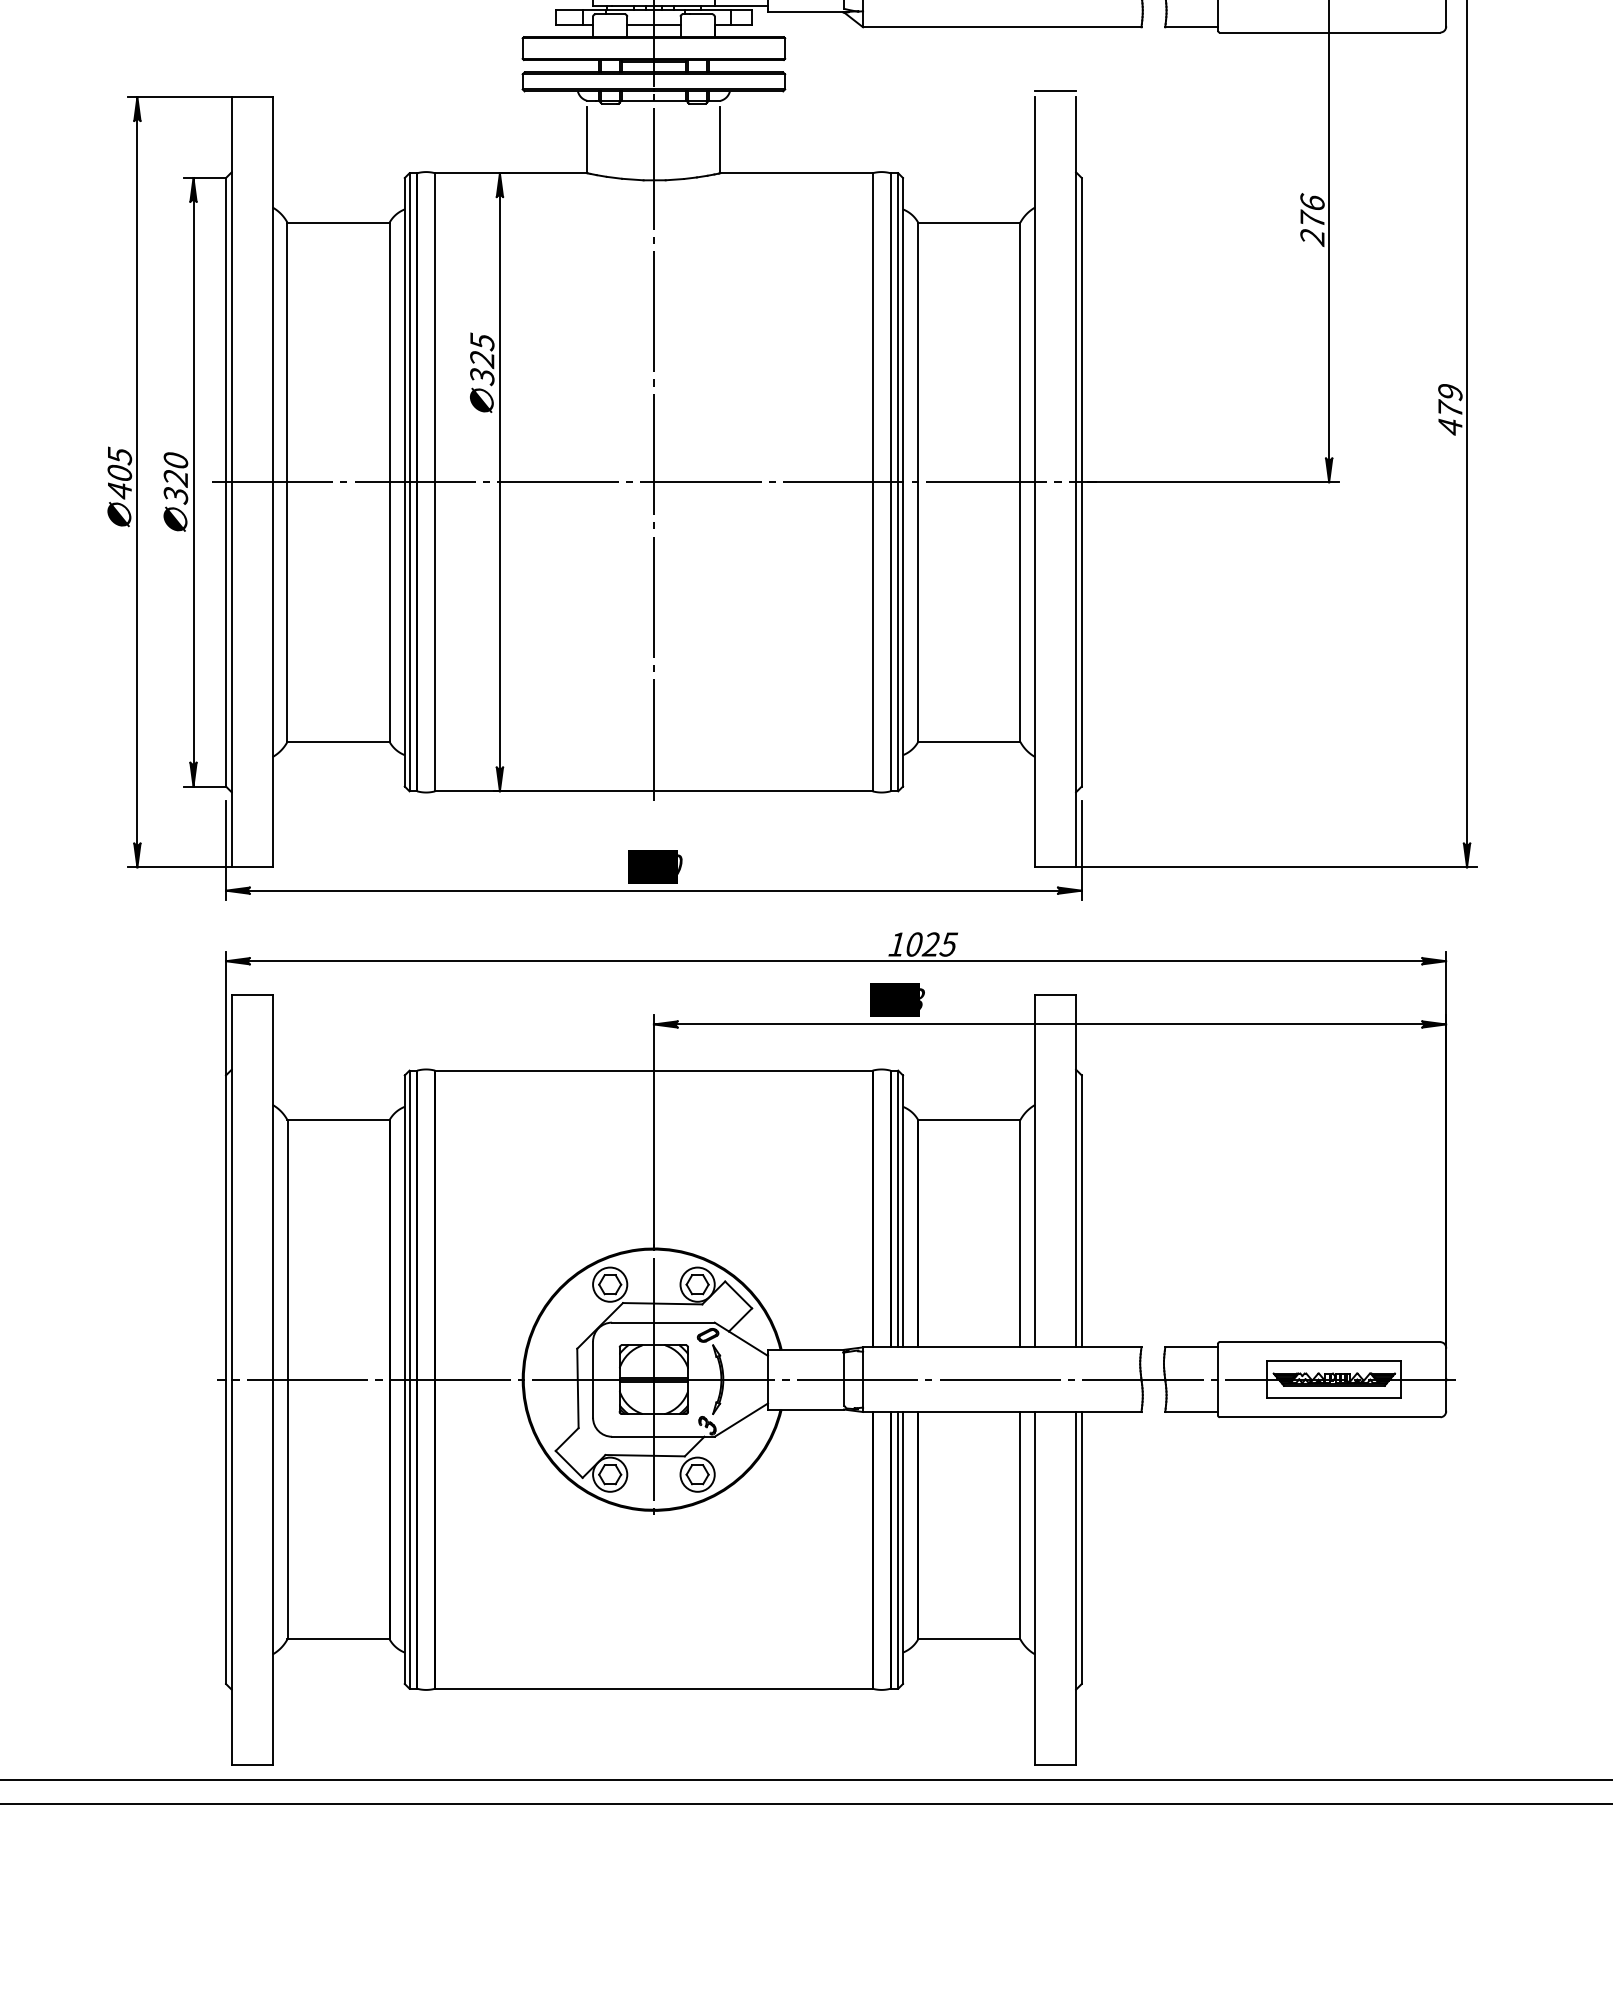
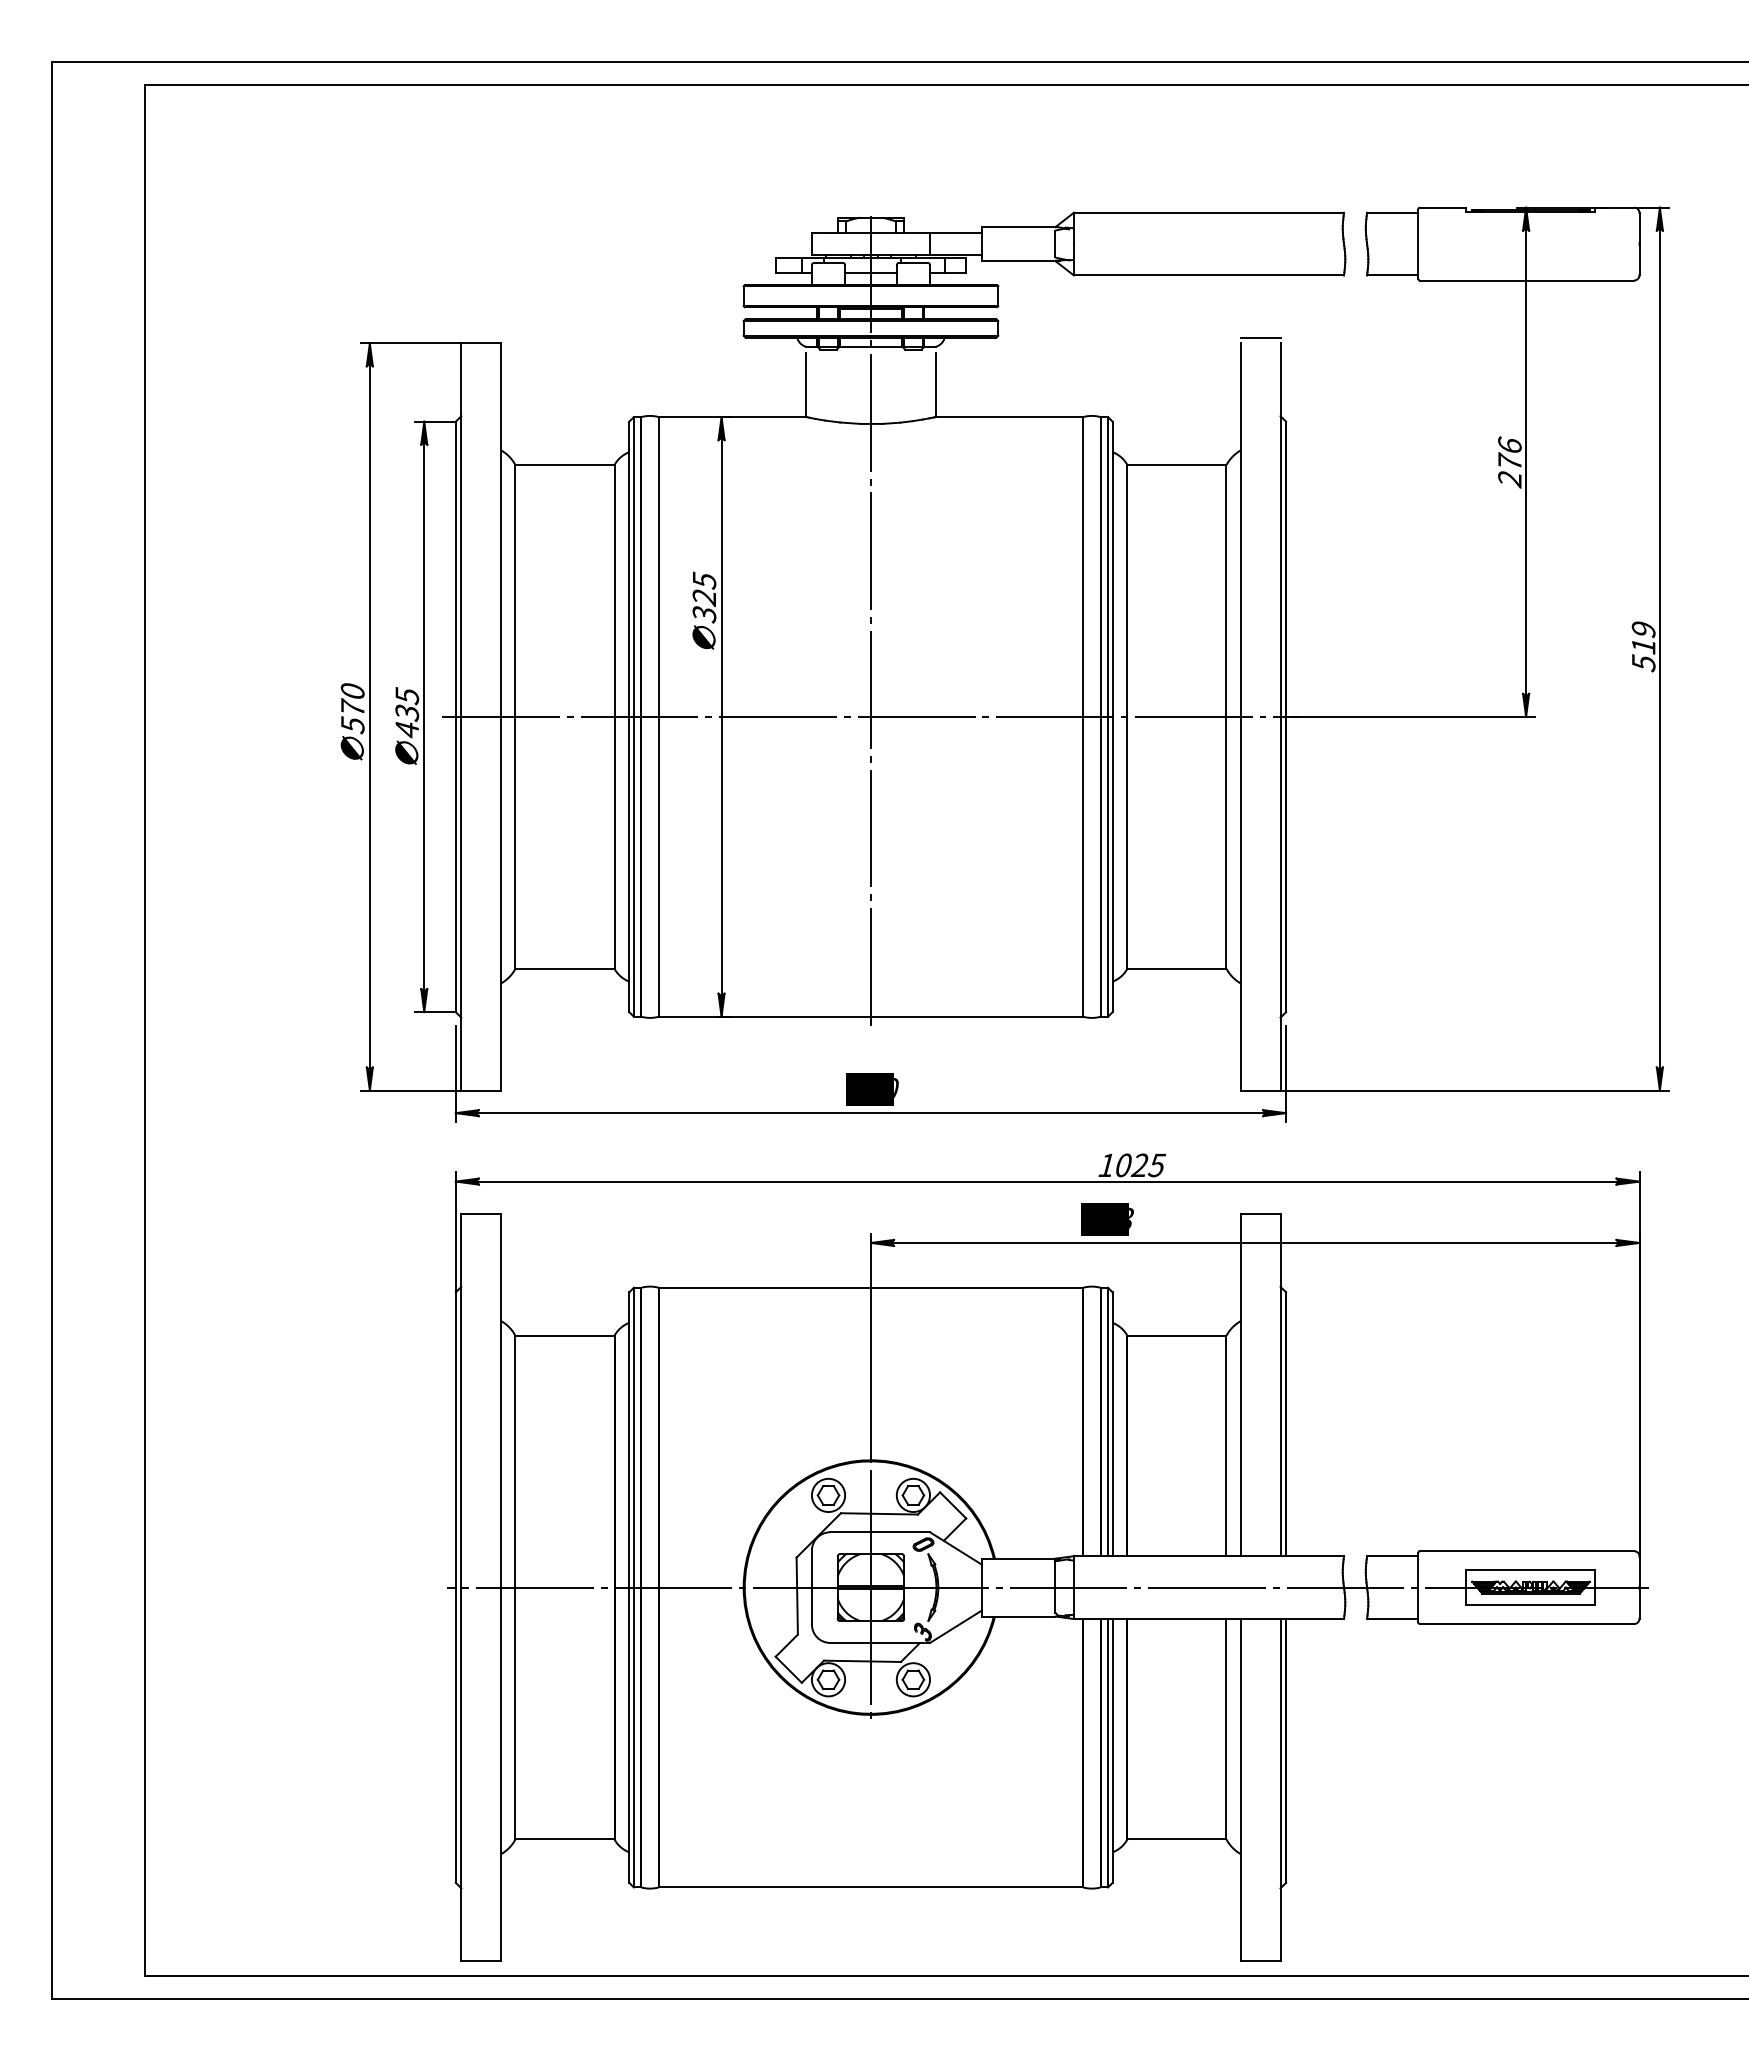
text: (1450, 417) -> (1643, 654), 479 -> 519
text: (119, 473) -> (352, 708), 405 -> 570
text: (176, 477) -> (407, 712), 320 -> 435

